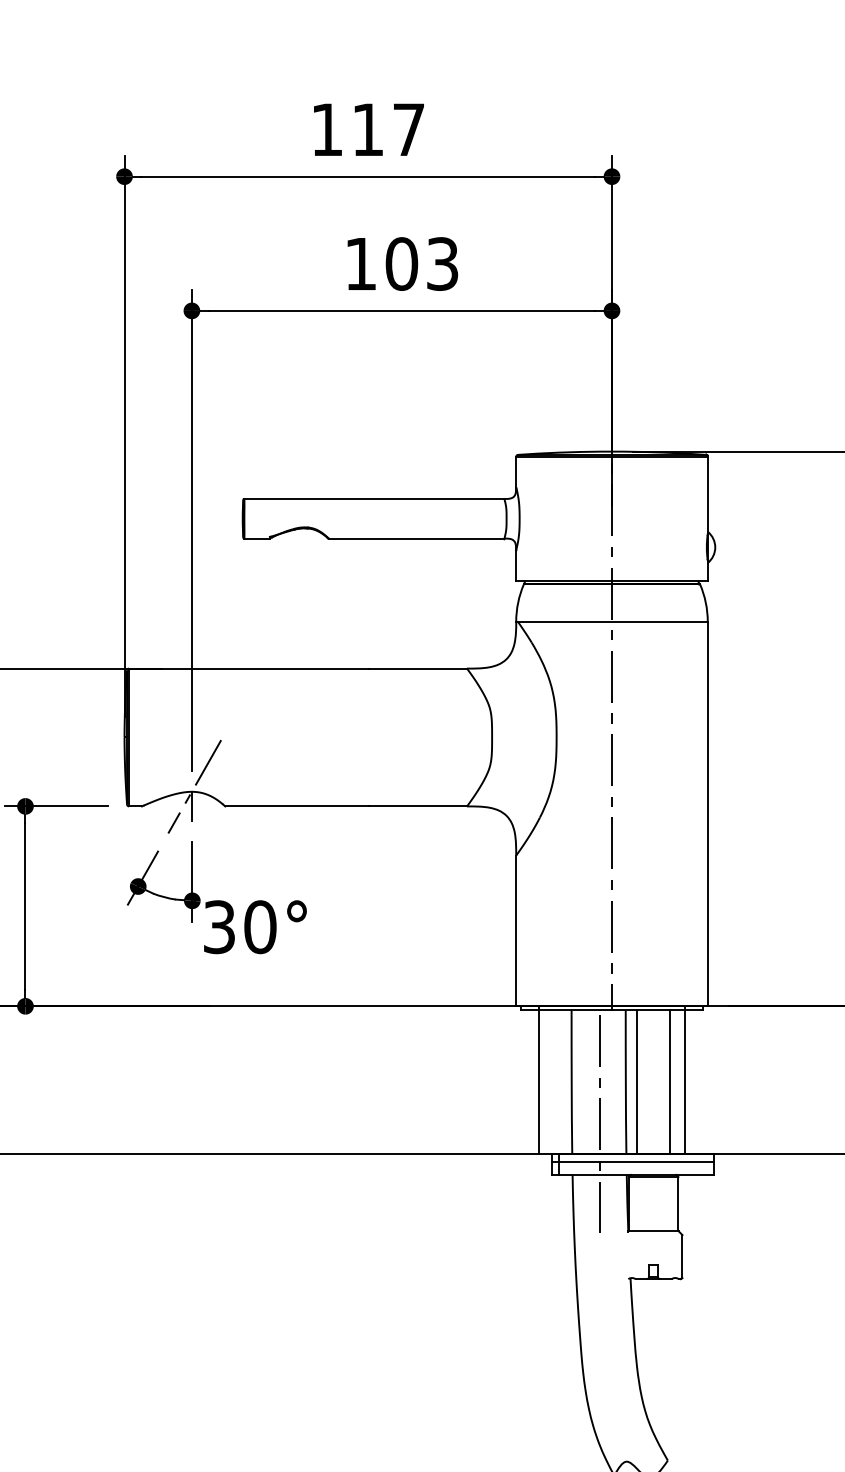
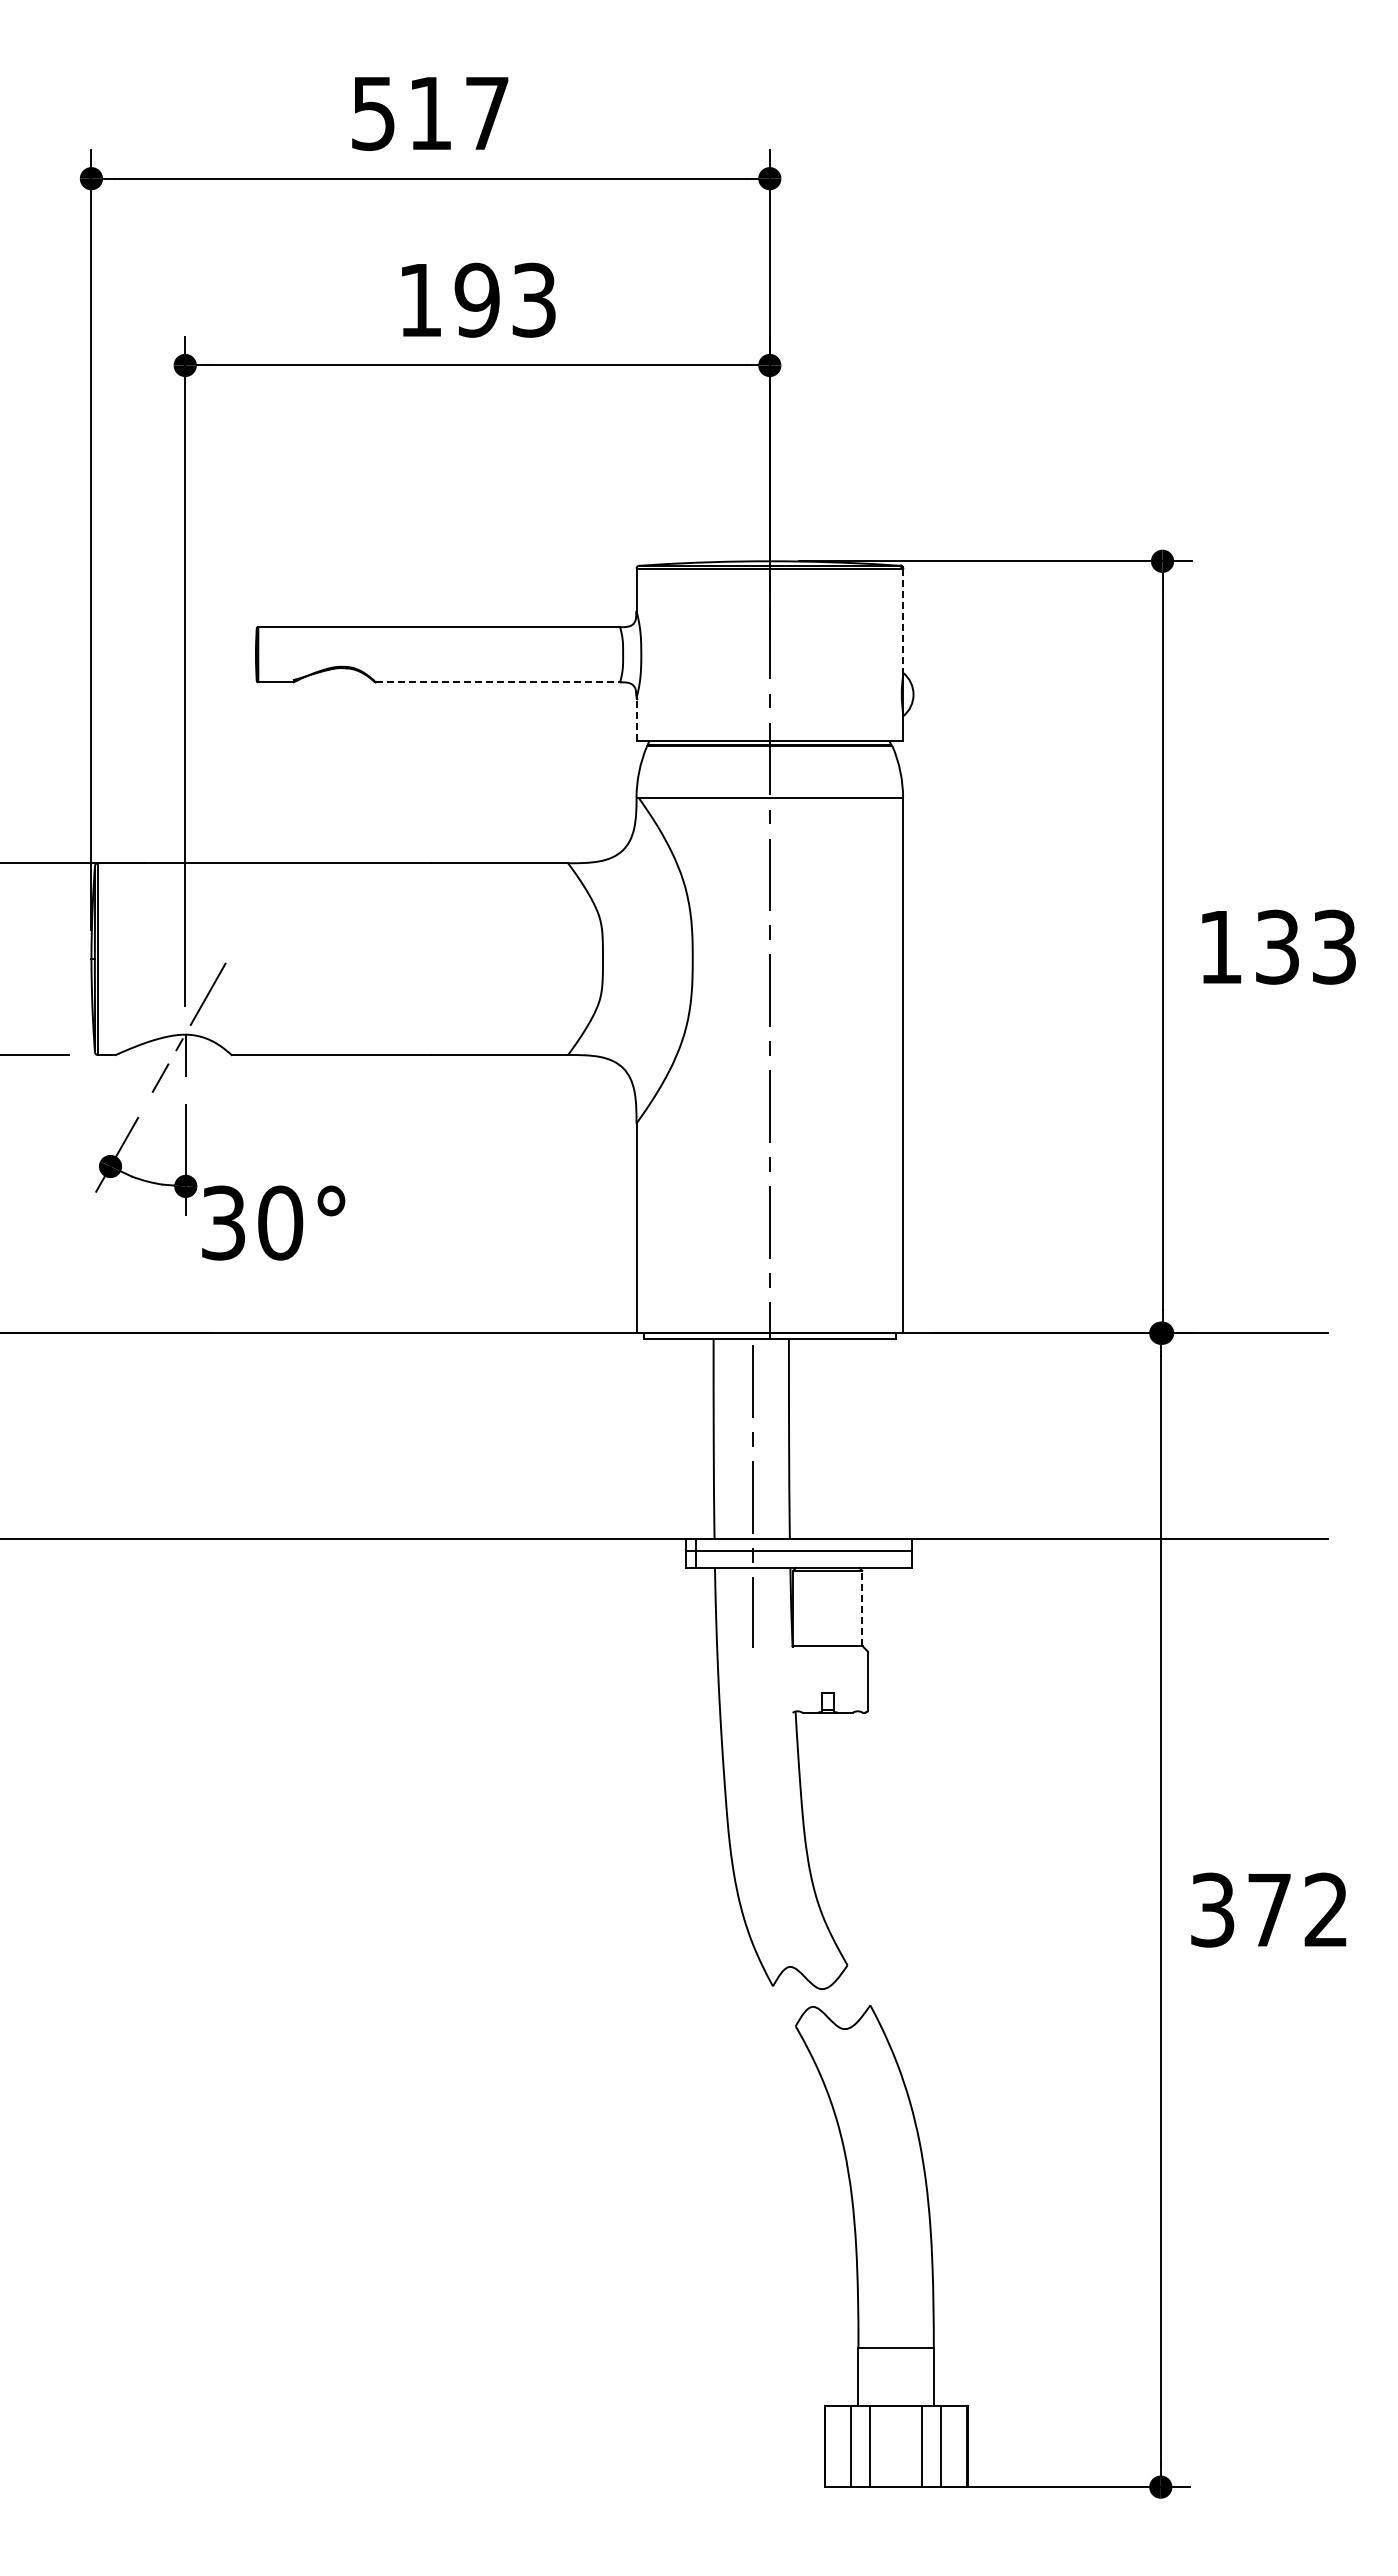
text: (327, 130) -> (373, 114), 117 -> 517
text: (401, 263) -> (476, 299), 103 -> 193
line: (708, 494) -> (903, 621), solid -> dashed
line: (417, 538) -> (498, 682), solid -> dashed
line: (516, 565) -> (636, 719), solid -> dashed
line: (539, 1079) -> (668, 1435), removed
line: (685, 1079) -> (871, 1435), removed
line: (636, 1081) -> (804, 1438), removed
line: (669, 1081) -> (850, 1438), removed
line: (678, 1204) -> (862, 1608), solid -> dashed

